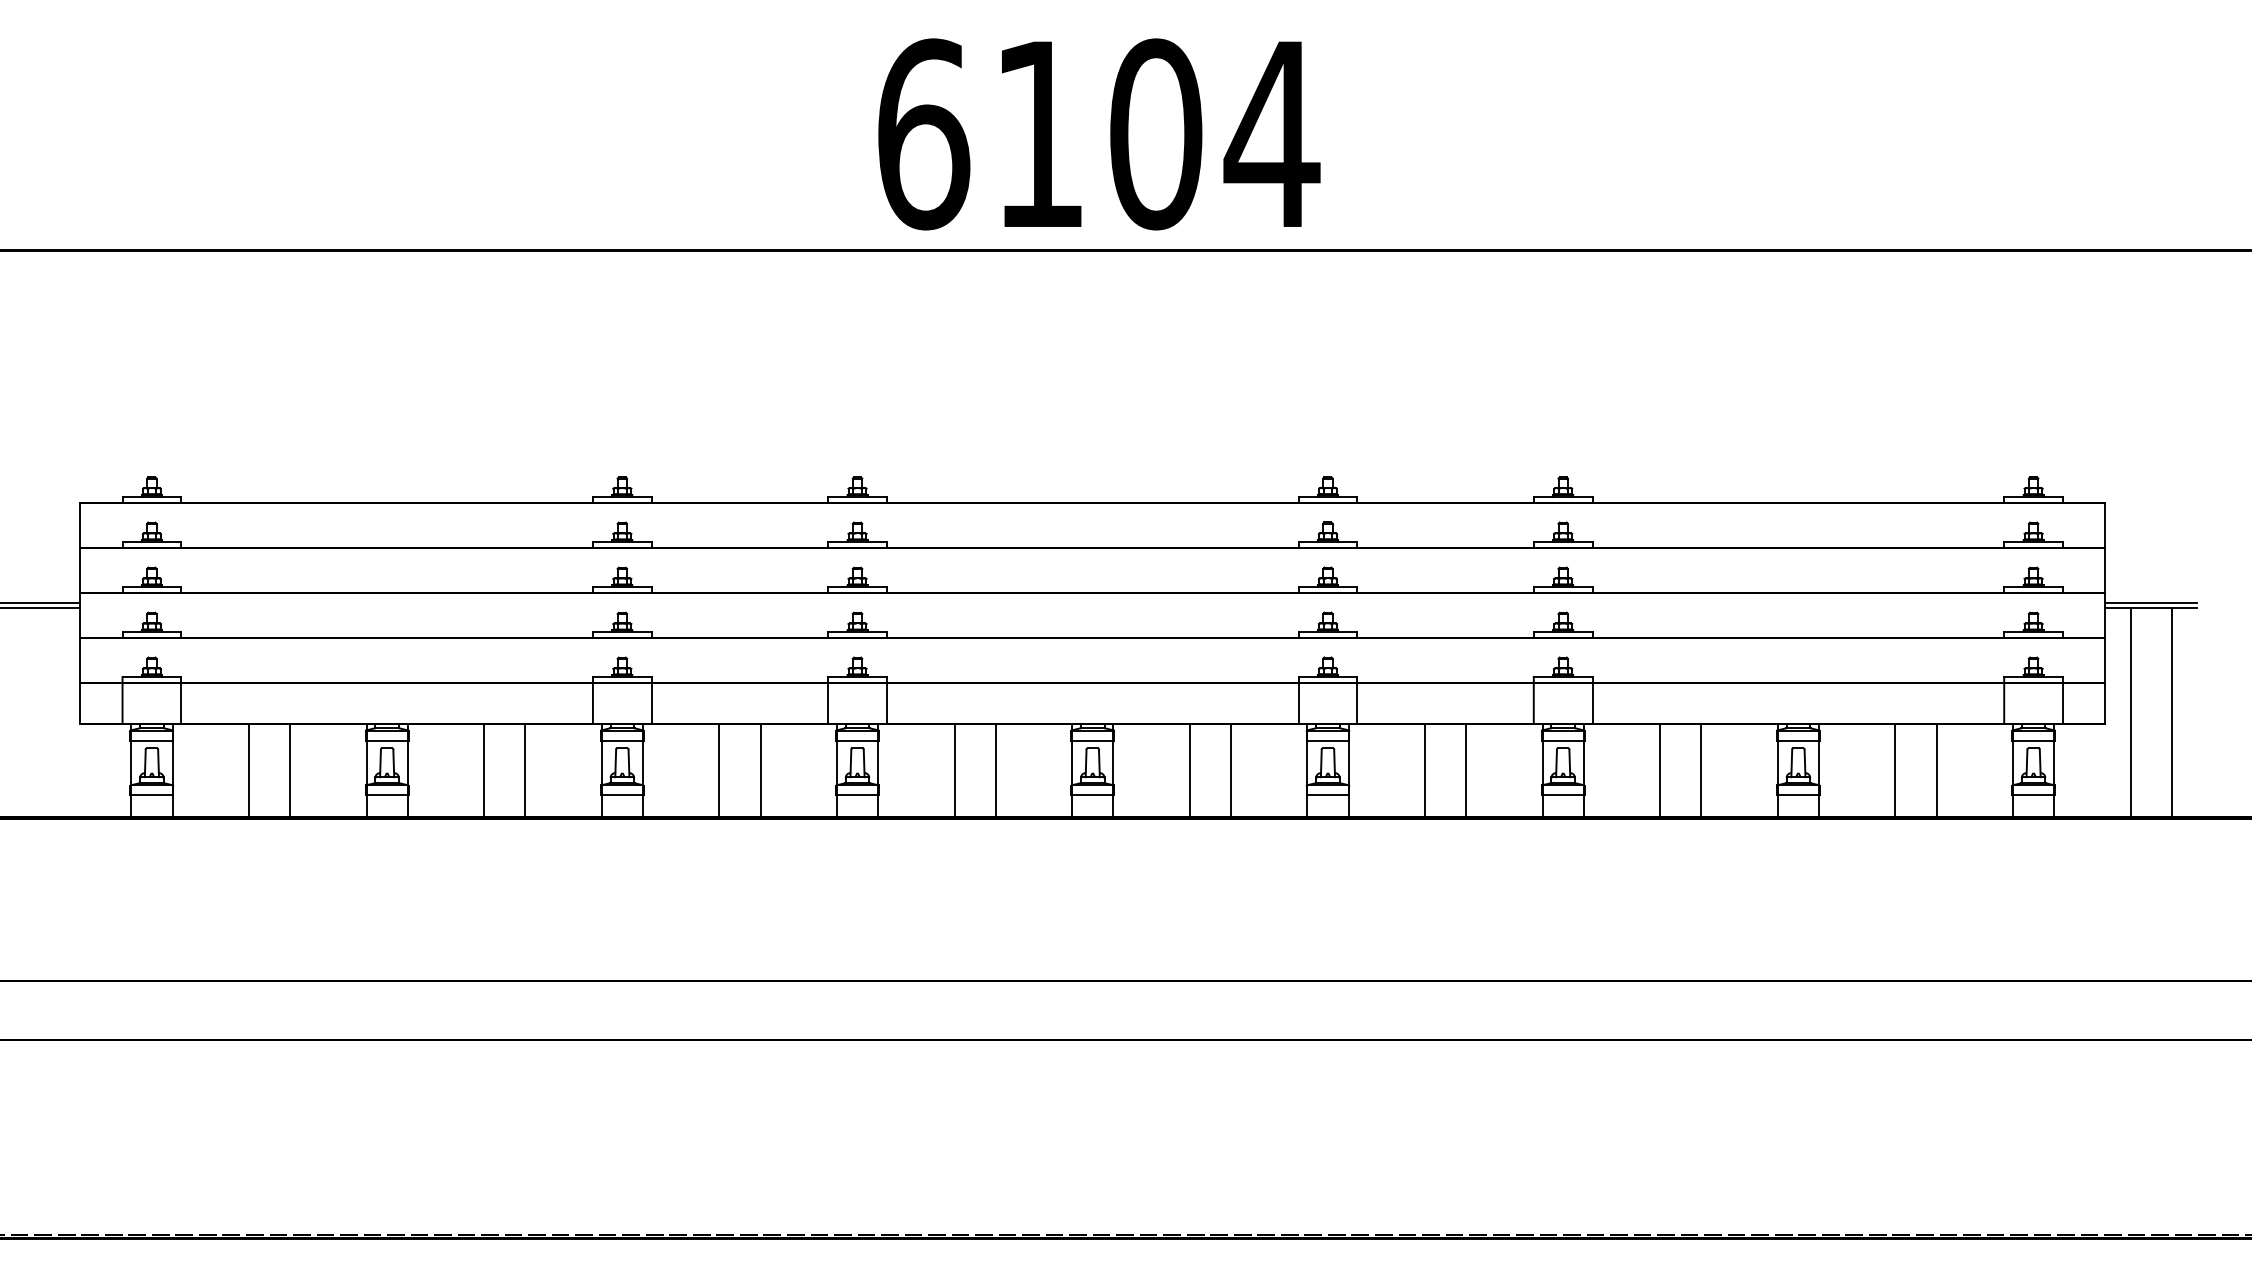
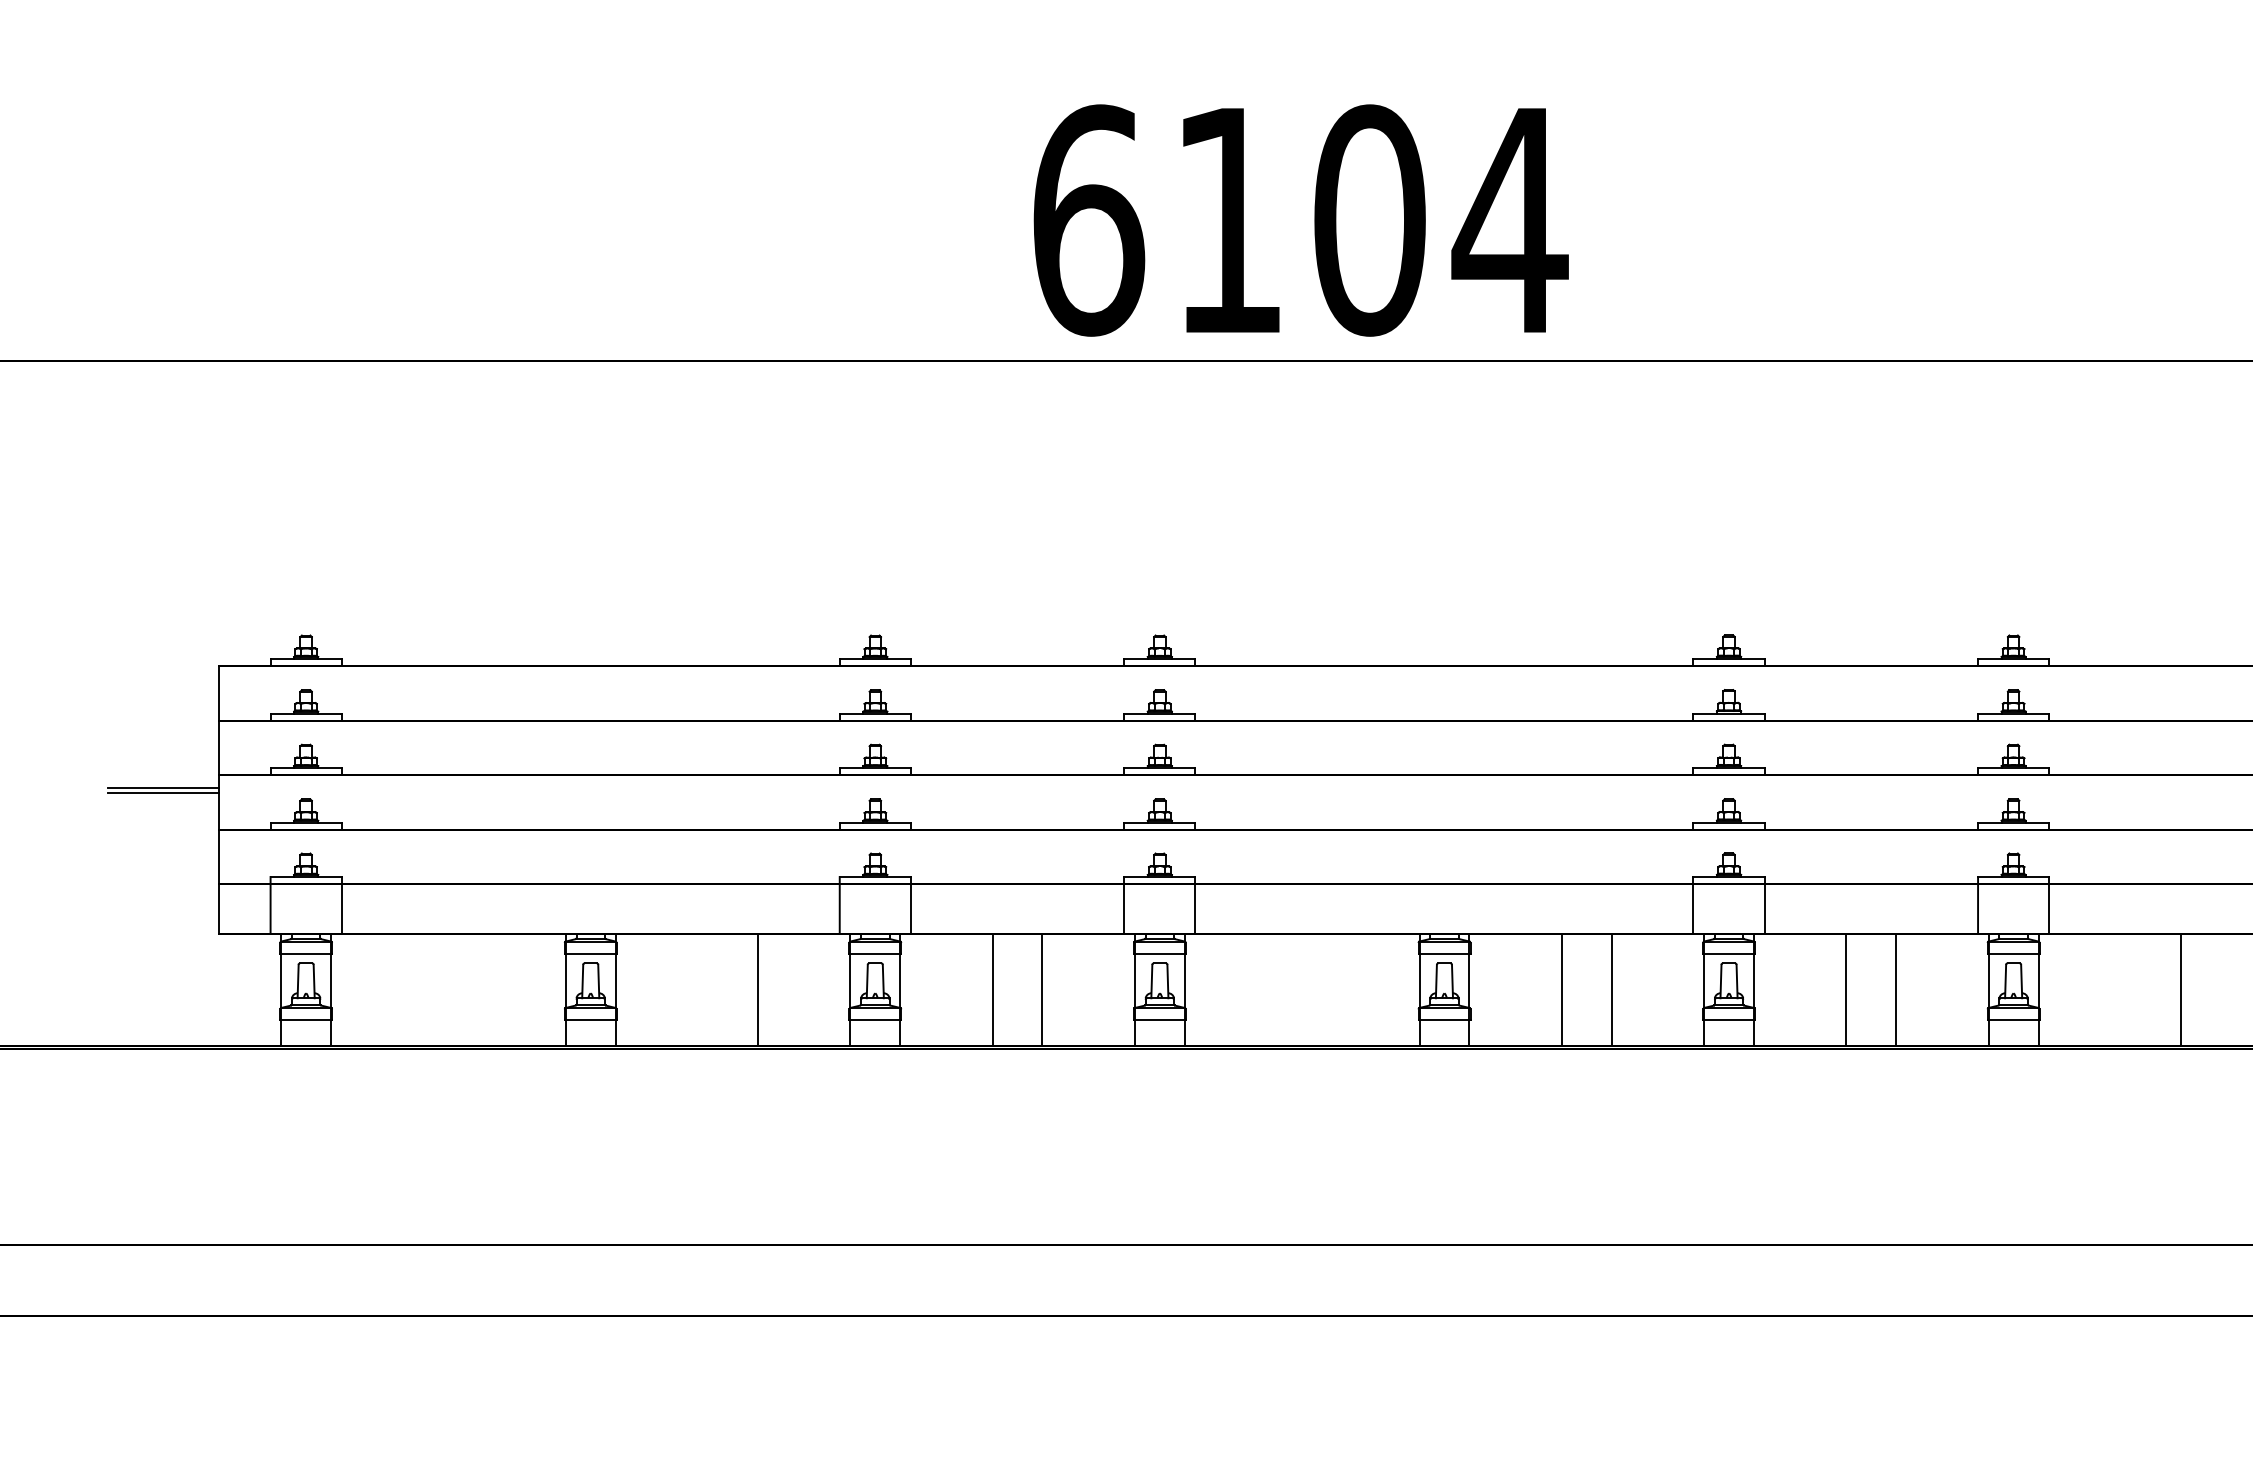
text: (1099, 134) -> (1301, 220), moved
line: (248, 769) -> (422, 988), removed
line: (290, 769) -> (473, 988), removed
line: (484, 769) -> (708, 988), removed
line: (954, 769) -> (1277, 988), removed
line: (995, 769) -> (1326, 988), removed
line: (1660, 769) -> (2131, 988), removed

